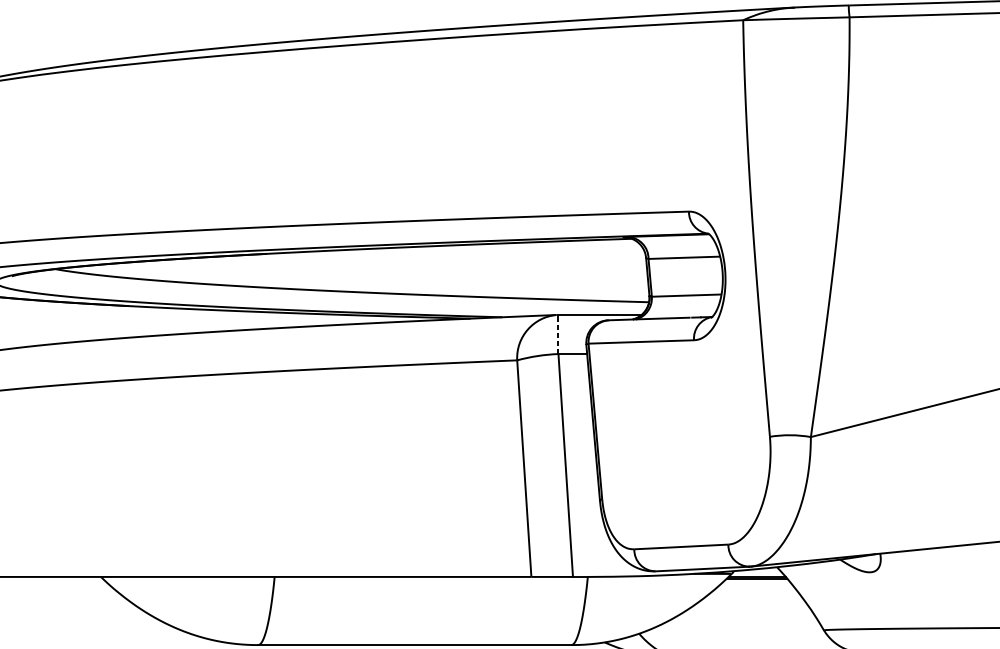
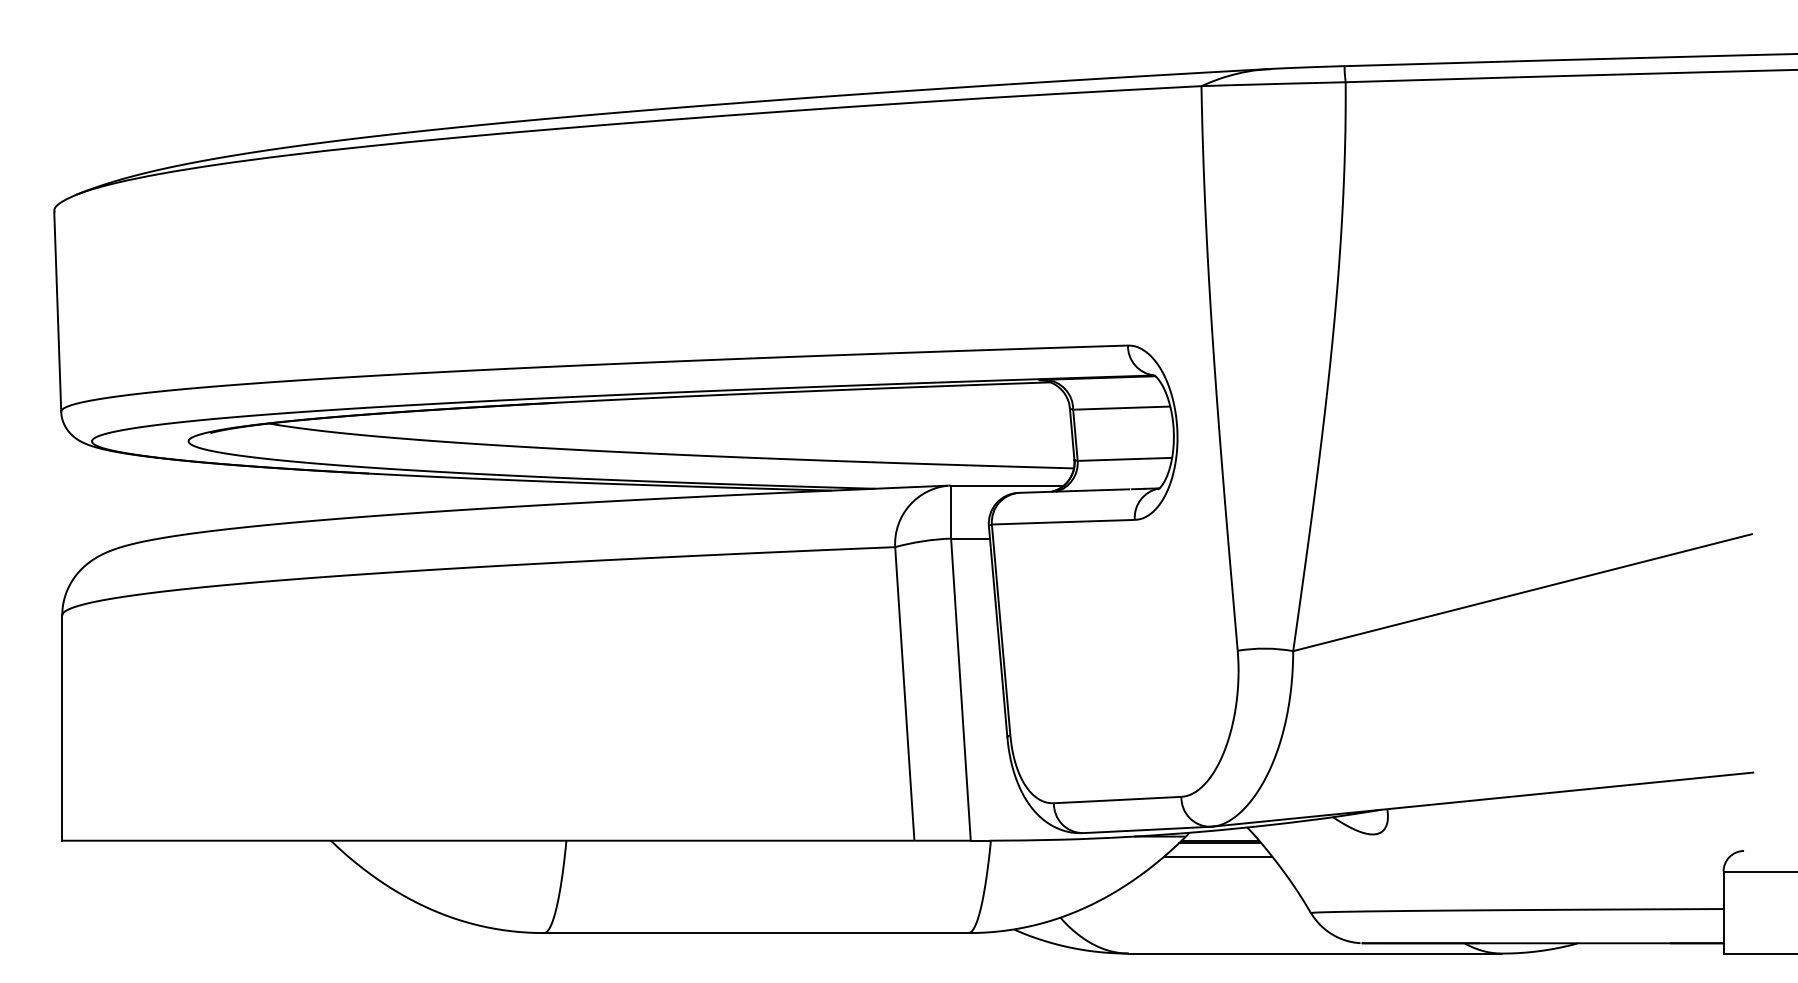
line: (558, 334) -> (951, 511), dashed -> solid
line: (755, 589) -> (1217, 857), added

